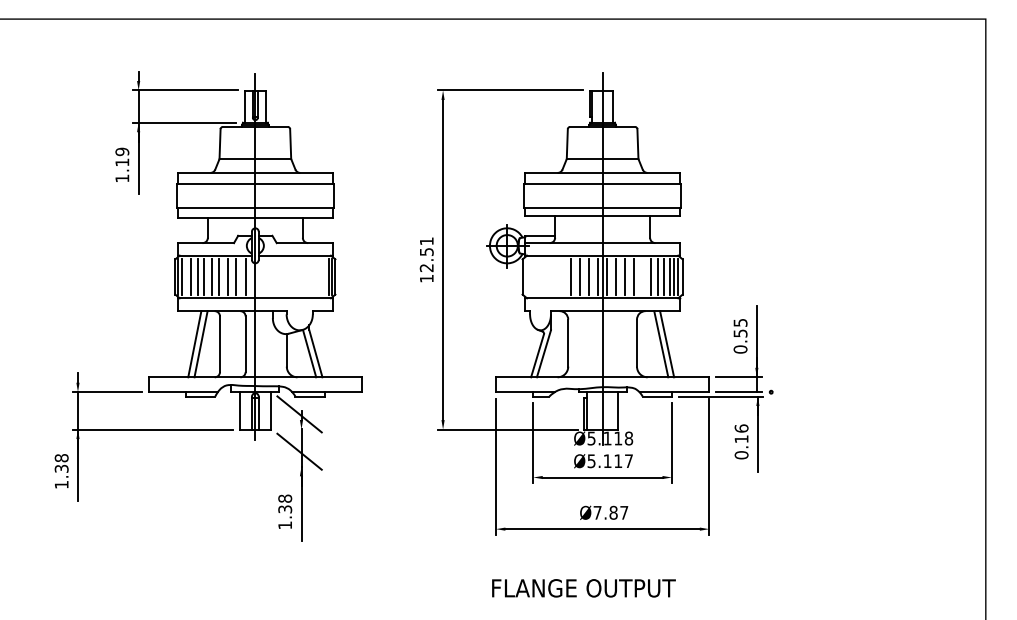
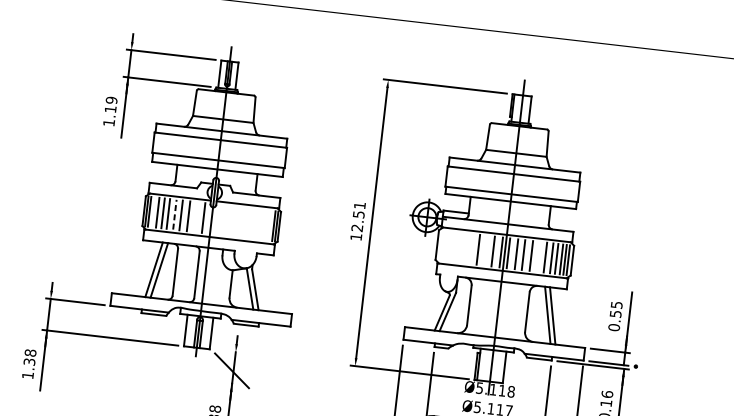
line: (211, 276) -> (174, 214), solid -> dashed
line: (236, 276) -> (195, 216), removed
line: (580, 276) -> (486, 250), removed
line: (299, 414) -> (235, 339), removed

